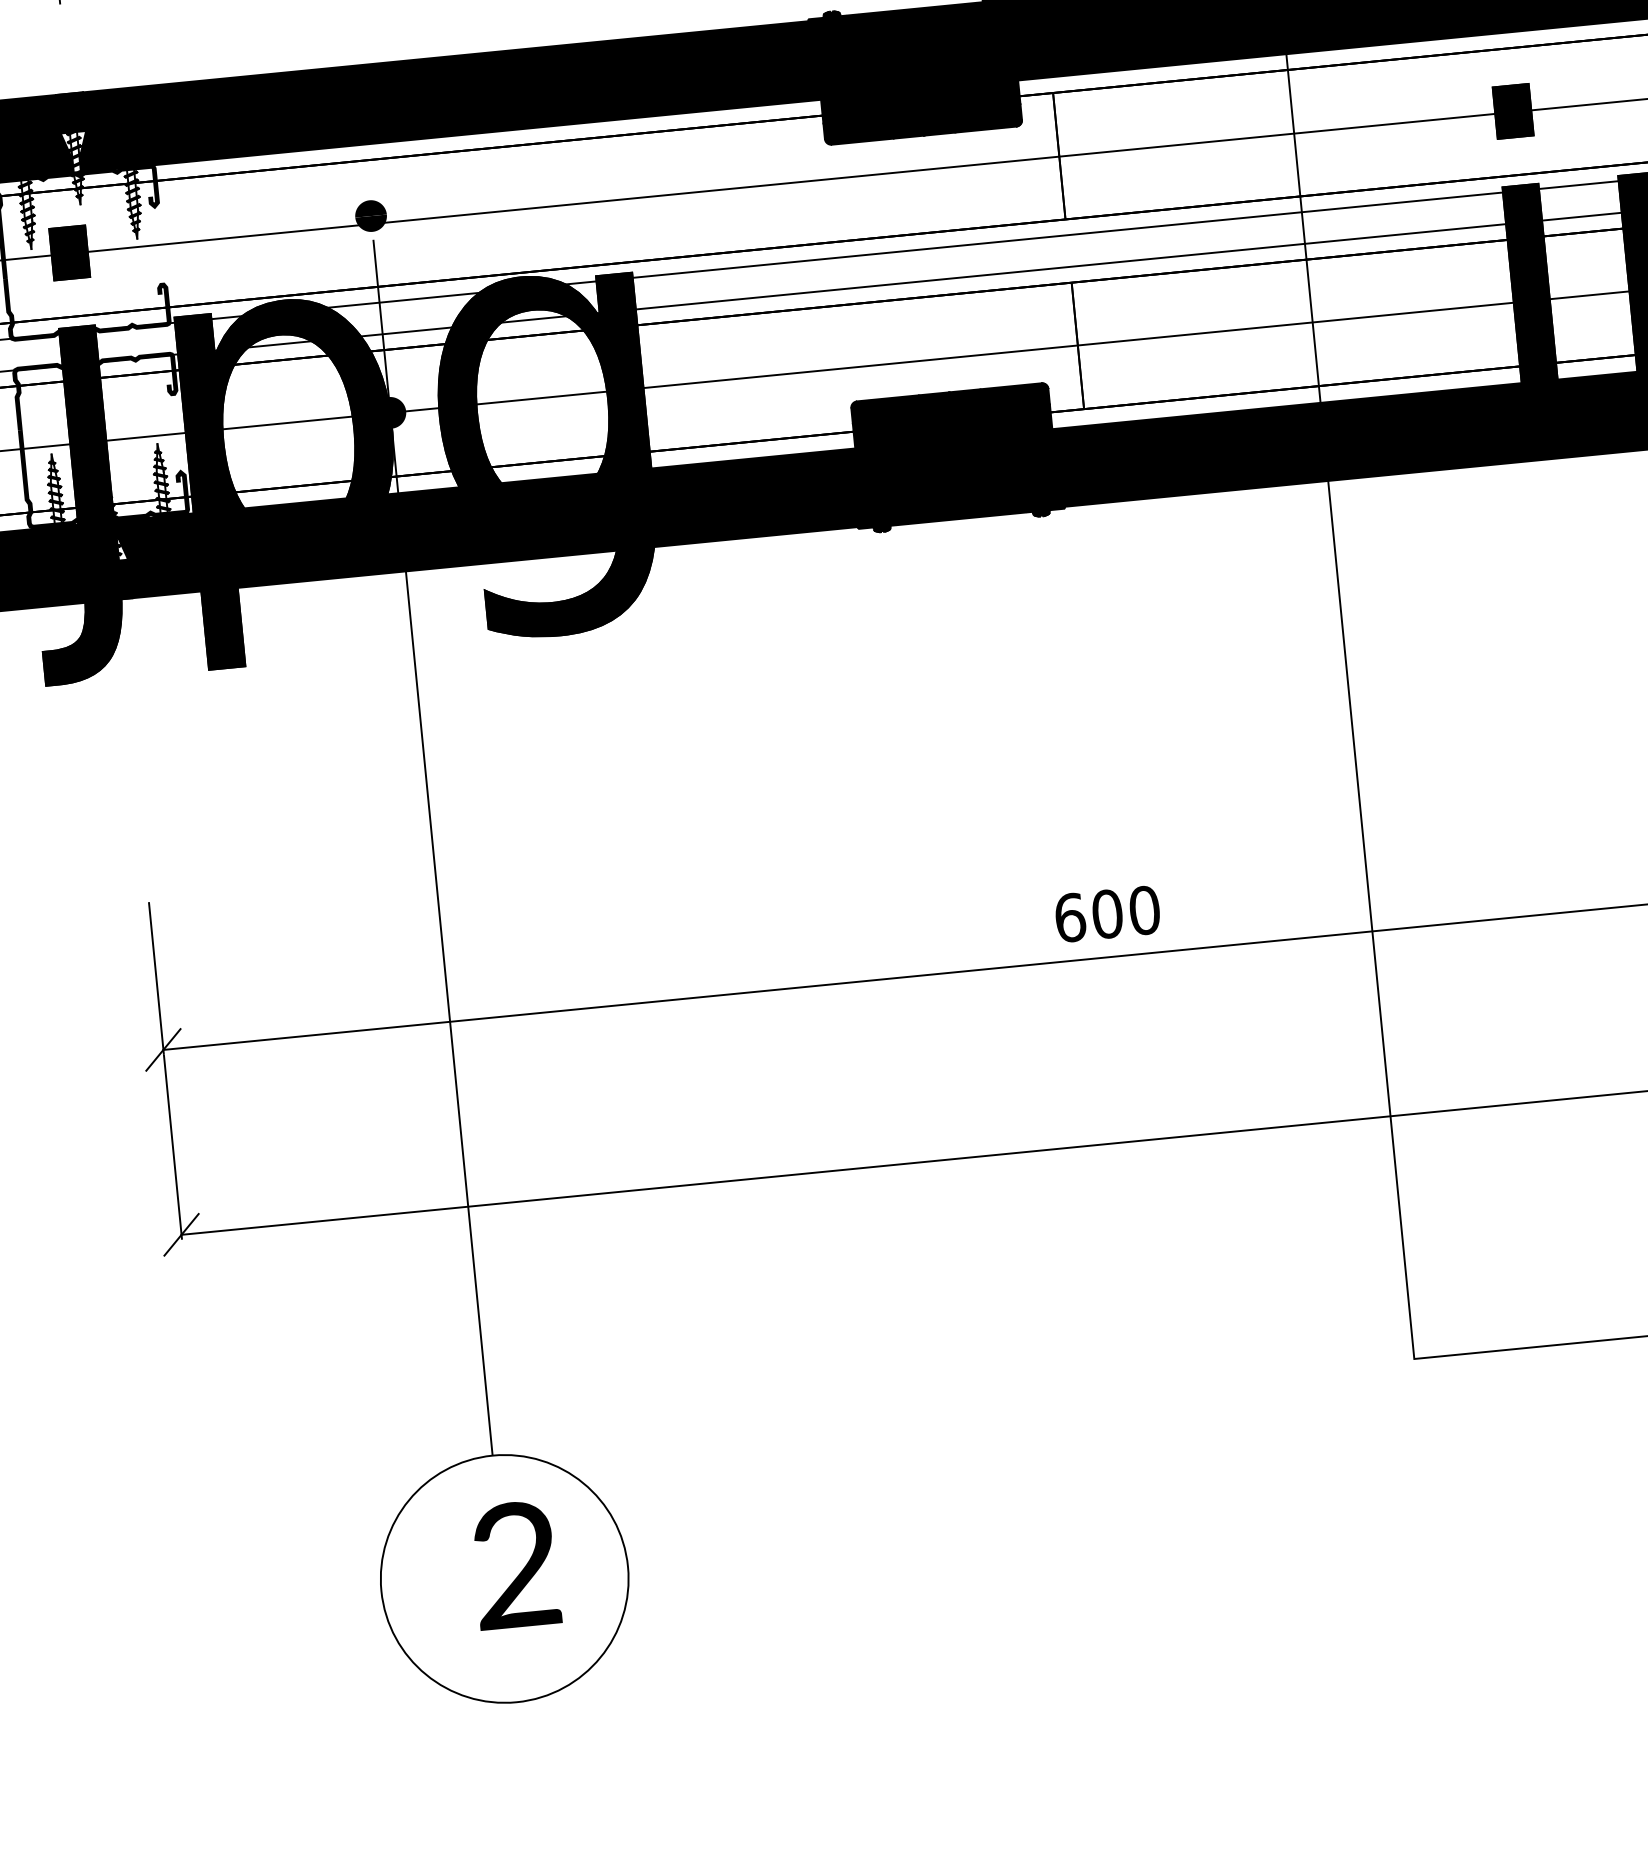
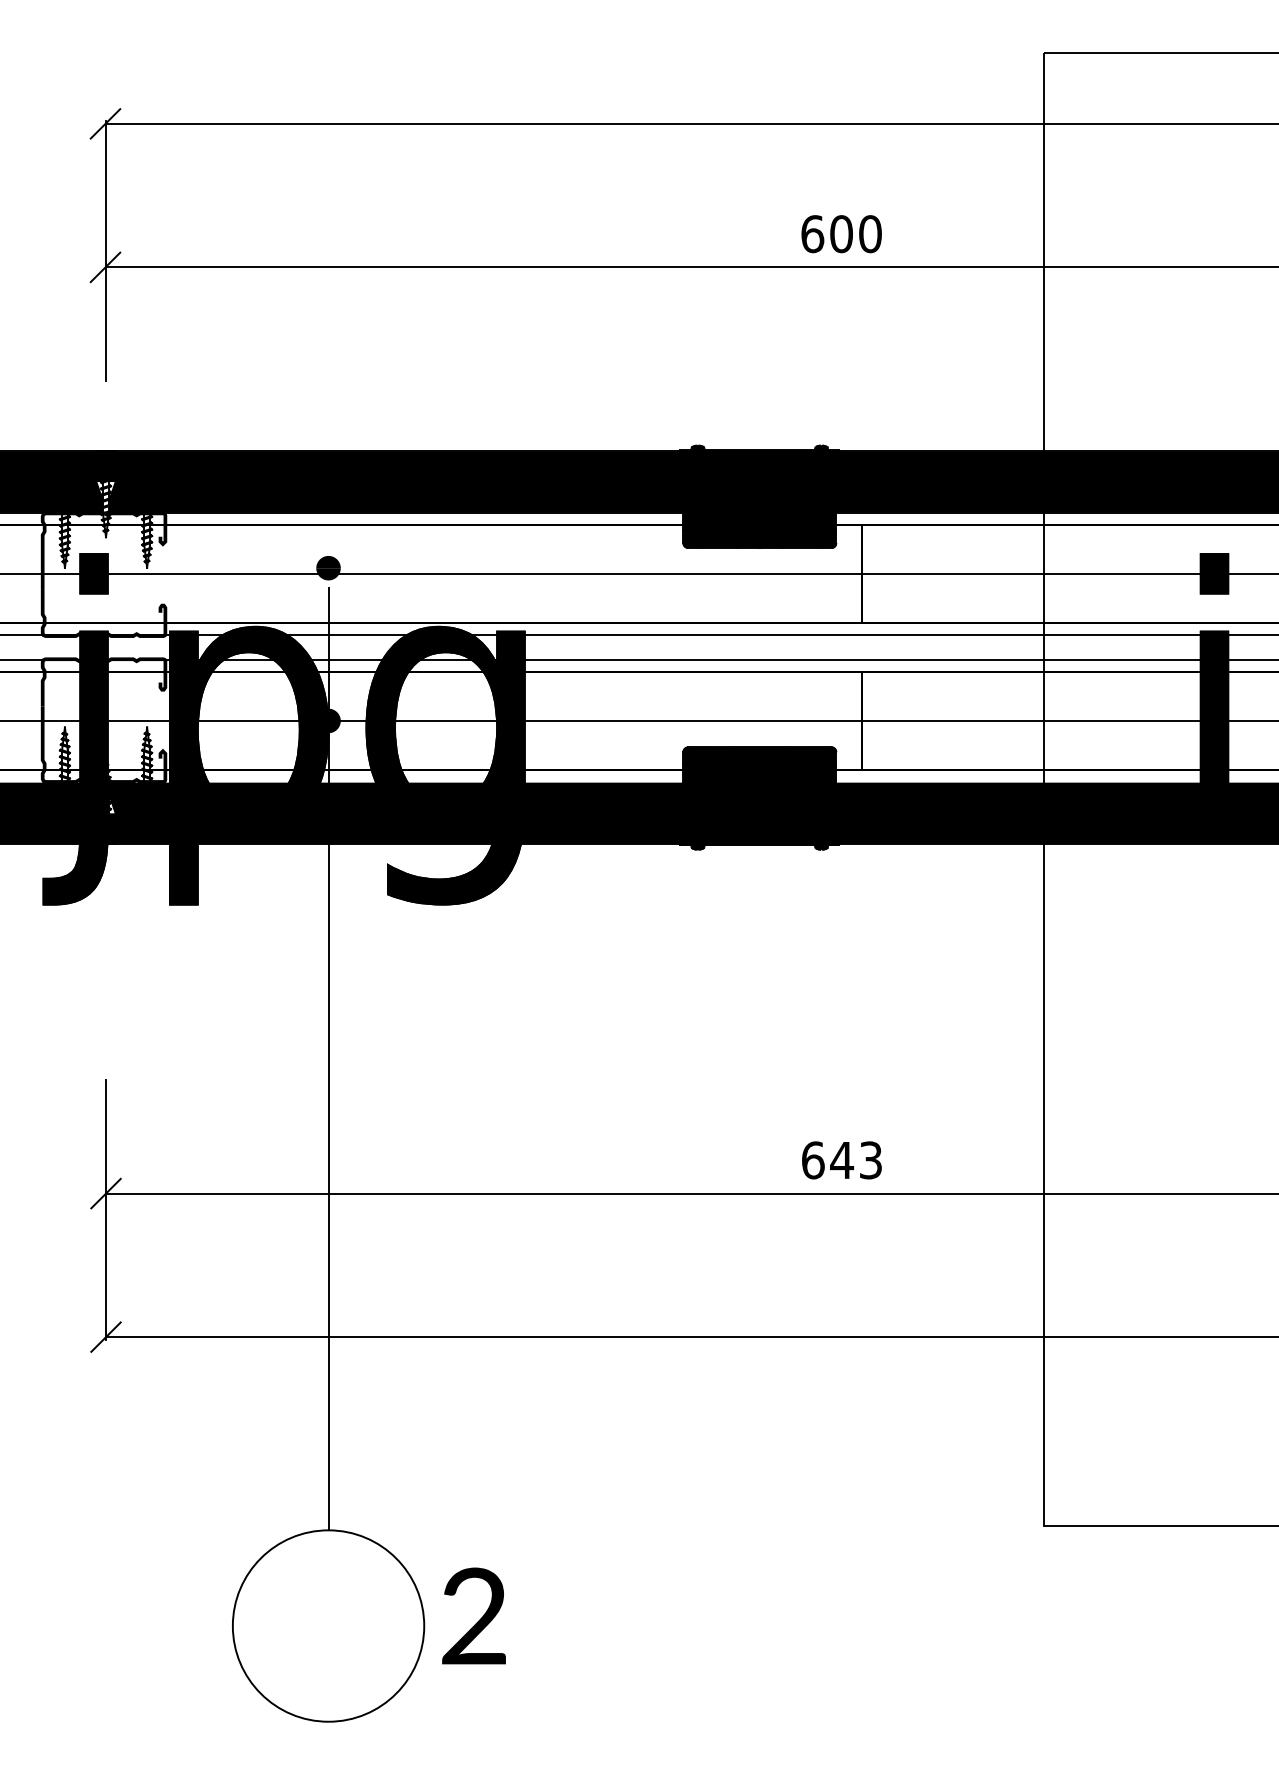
text: (1126, 912) -> (856, 1160), 600 -> 643
text: (514, 1564) -> (473, 1615), moved

